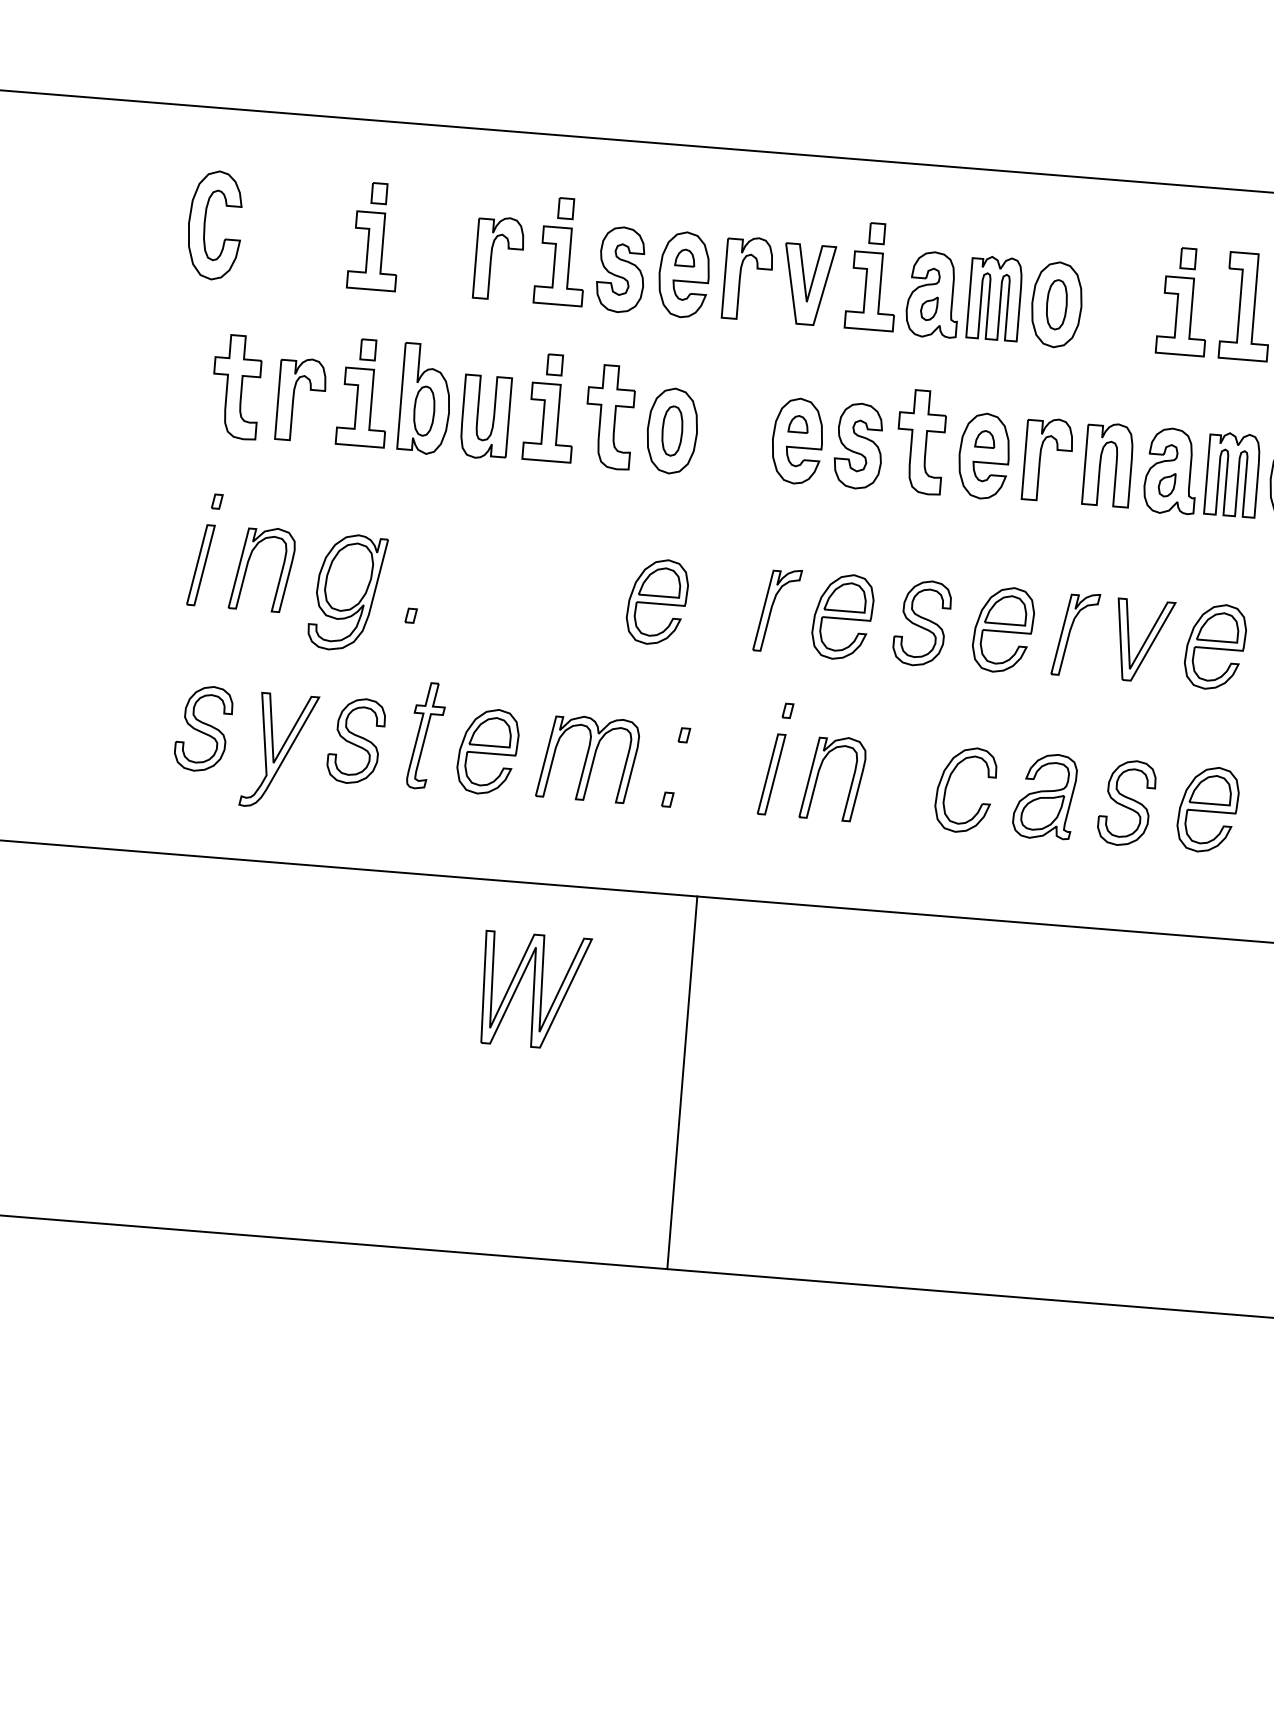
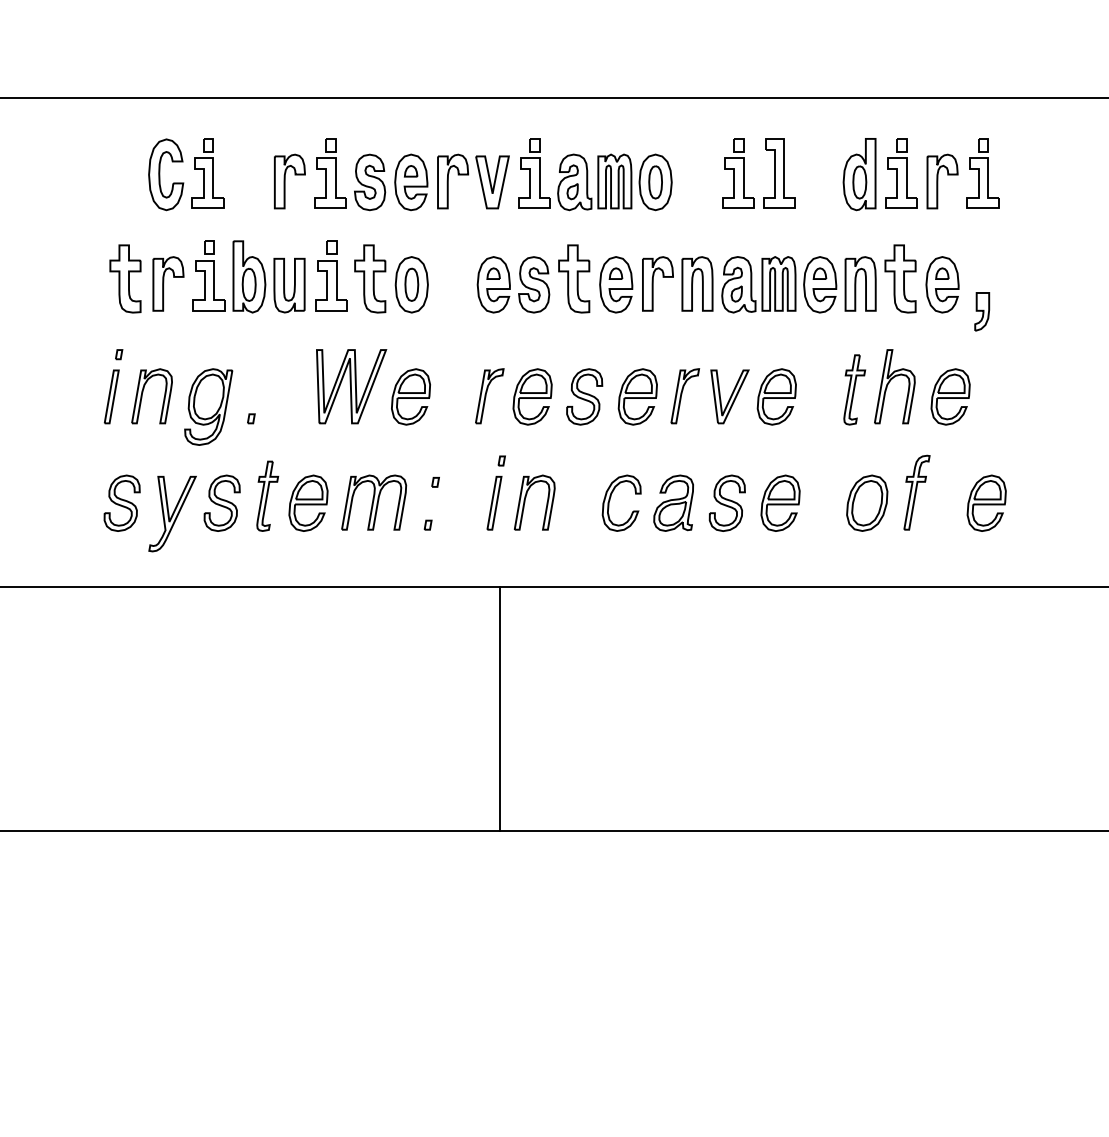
part: (215, 224) -> (166, 174), moved
part: (534, 990) -> (351, 386), moved
line: (682, 1082) -> (500, 708), moved

